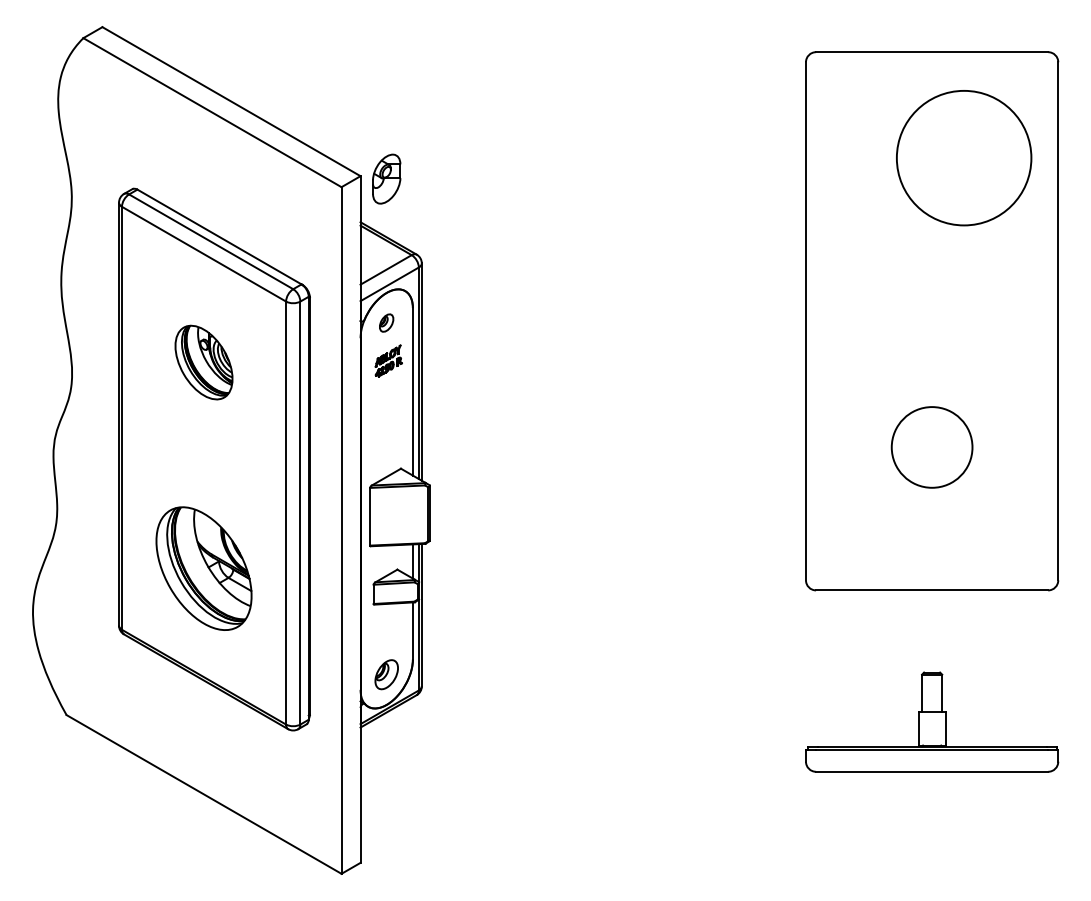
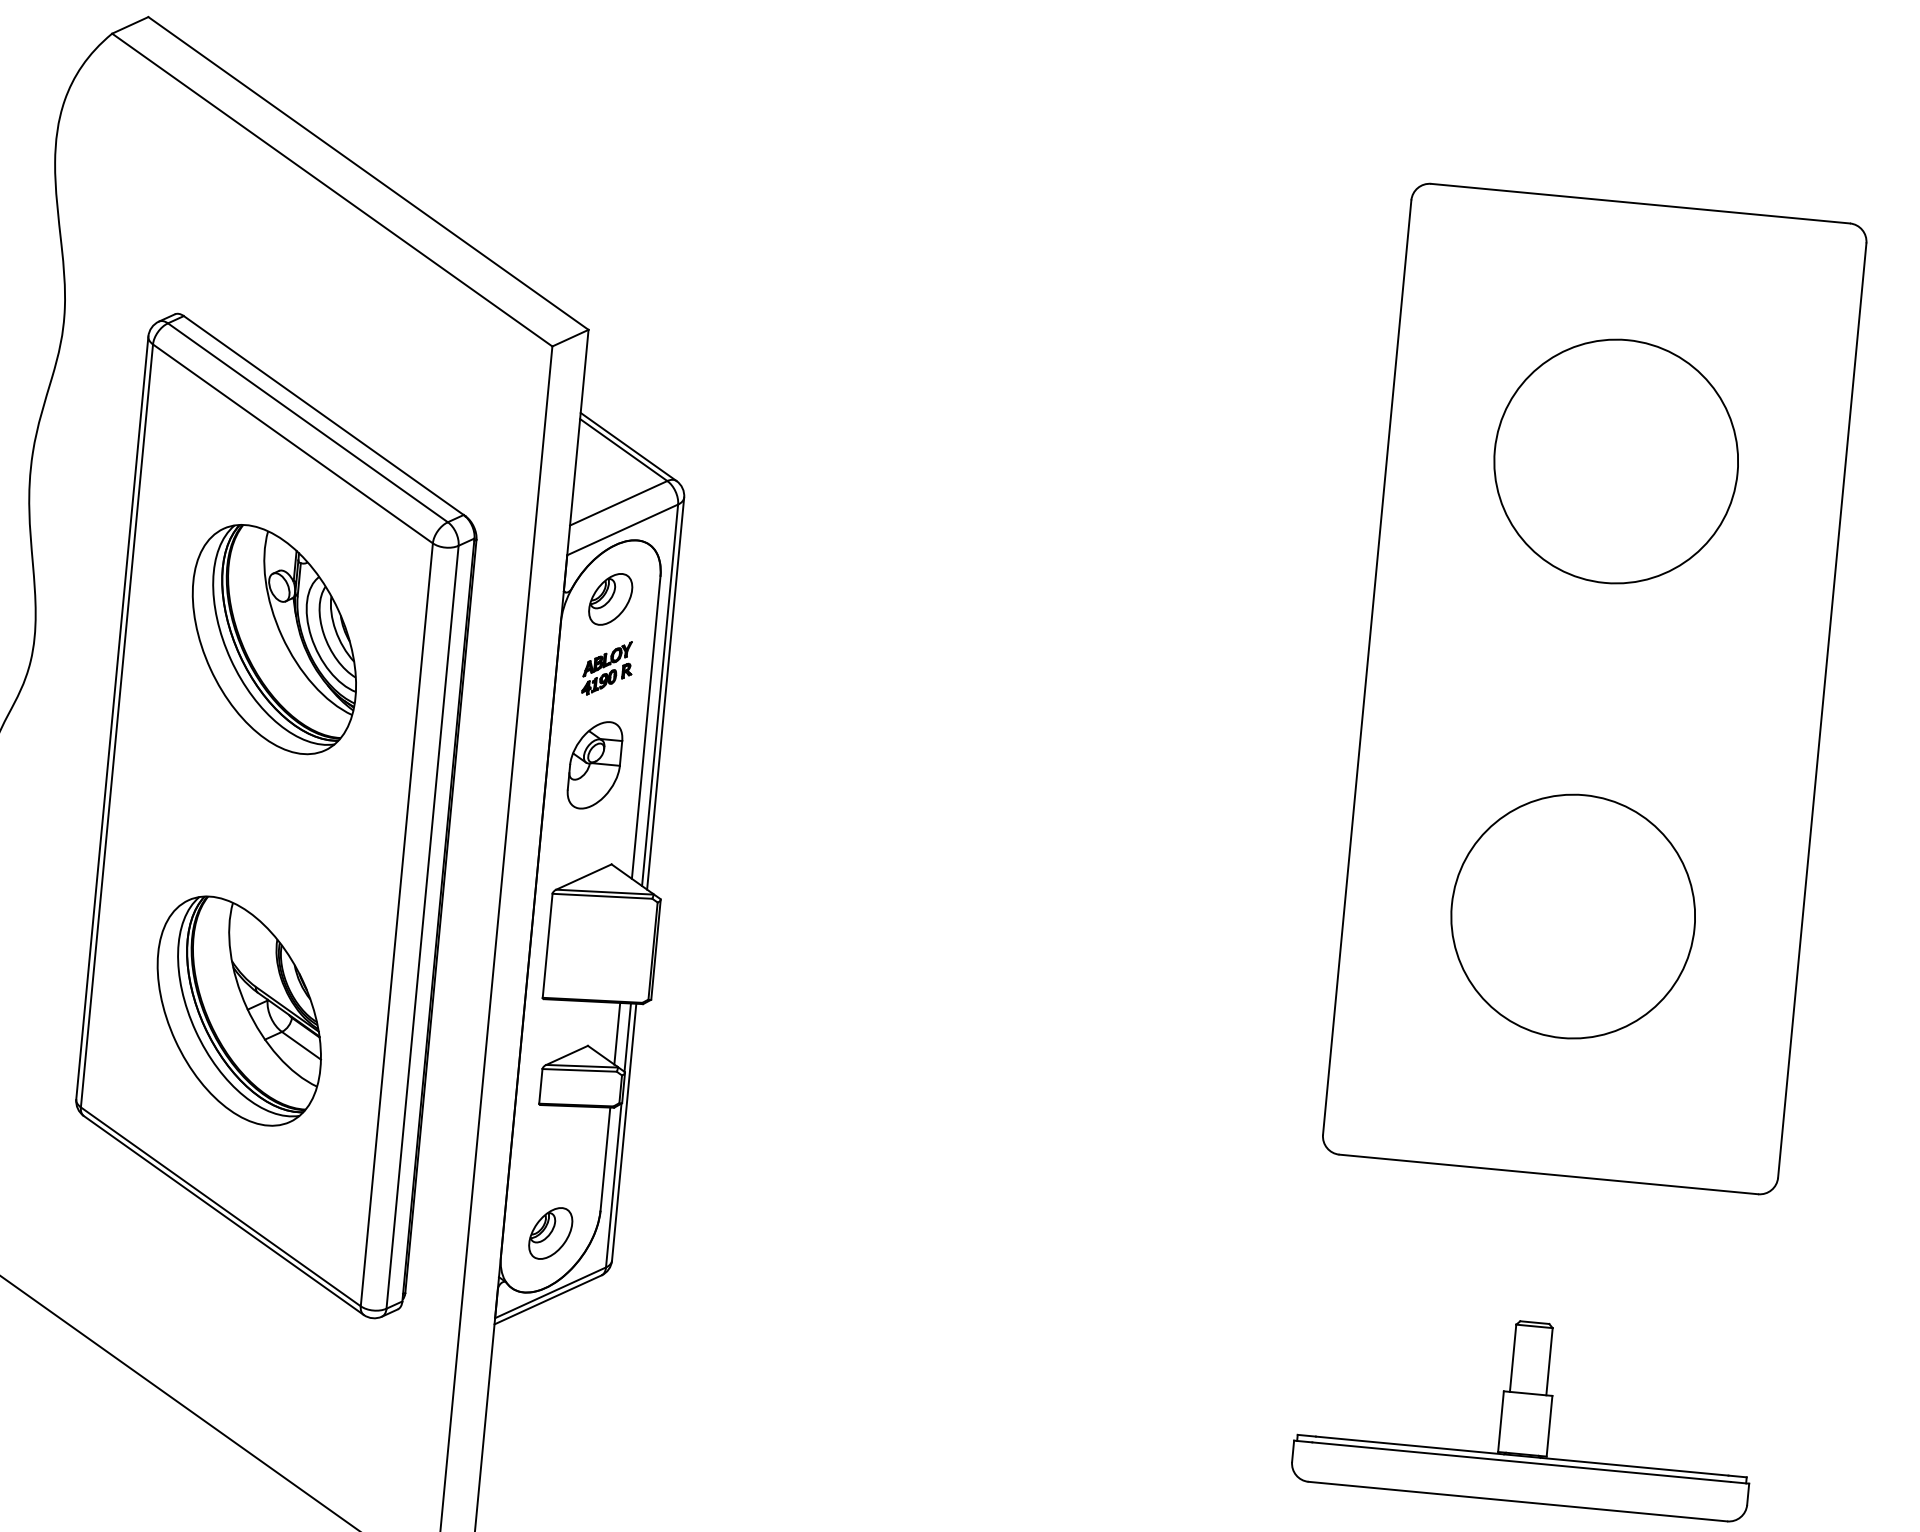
circle: (964, 158) -> (1616, 462), moved
part: (386, 178) -> (594, 764), moved
part: (386, 322) -> (610, 598), size x1.67
part: (203, 362) -> (273, 639), size x1.67
circle: (931, 447) -> (1572, 916), size x1.67

